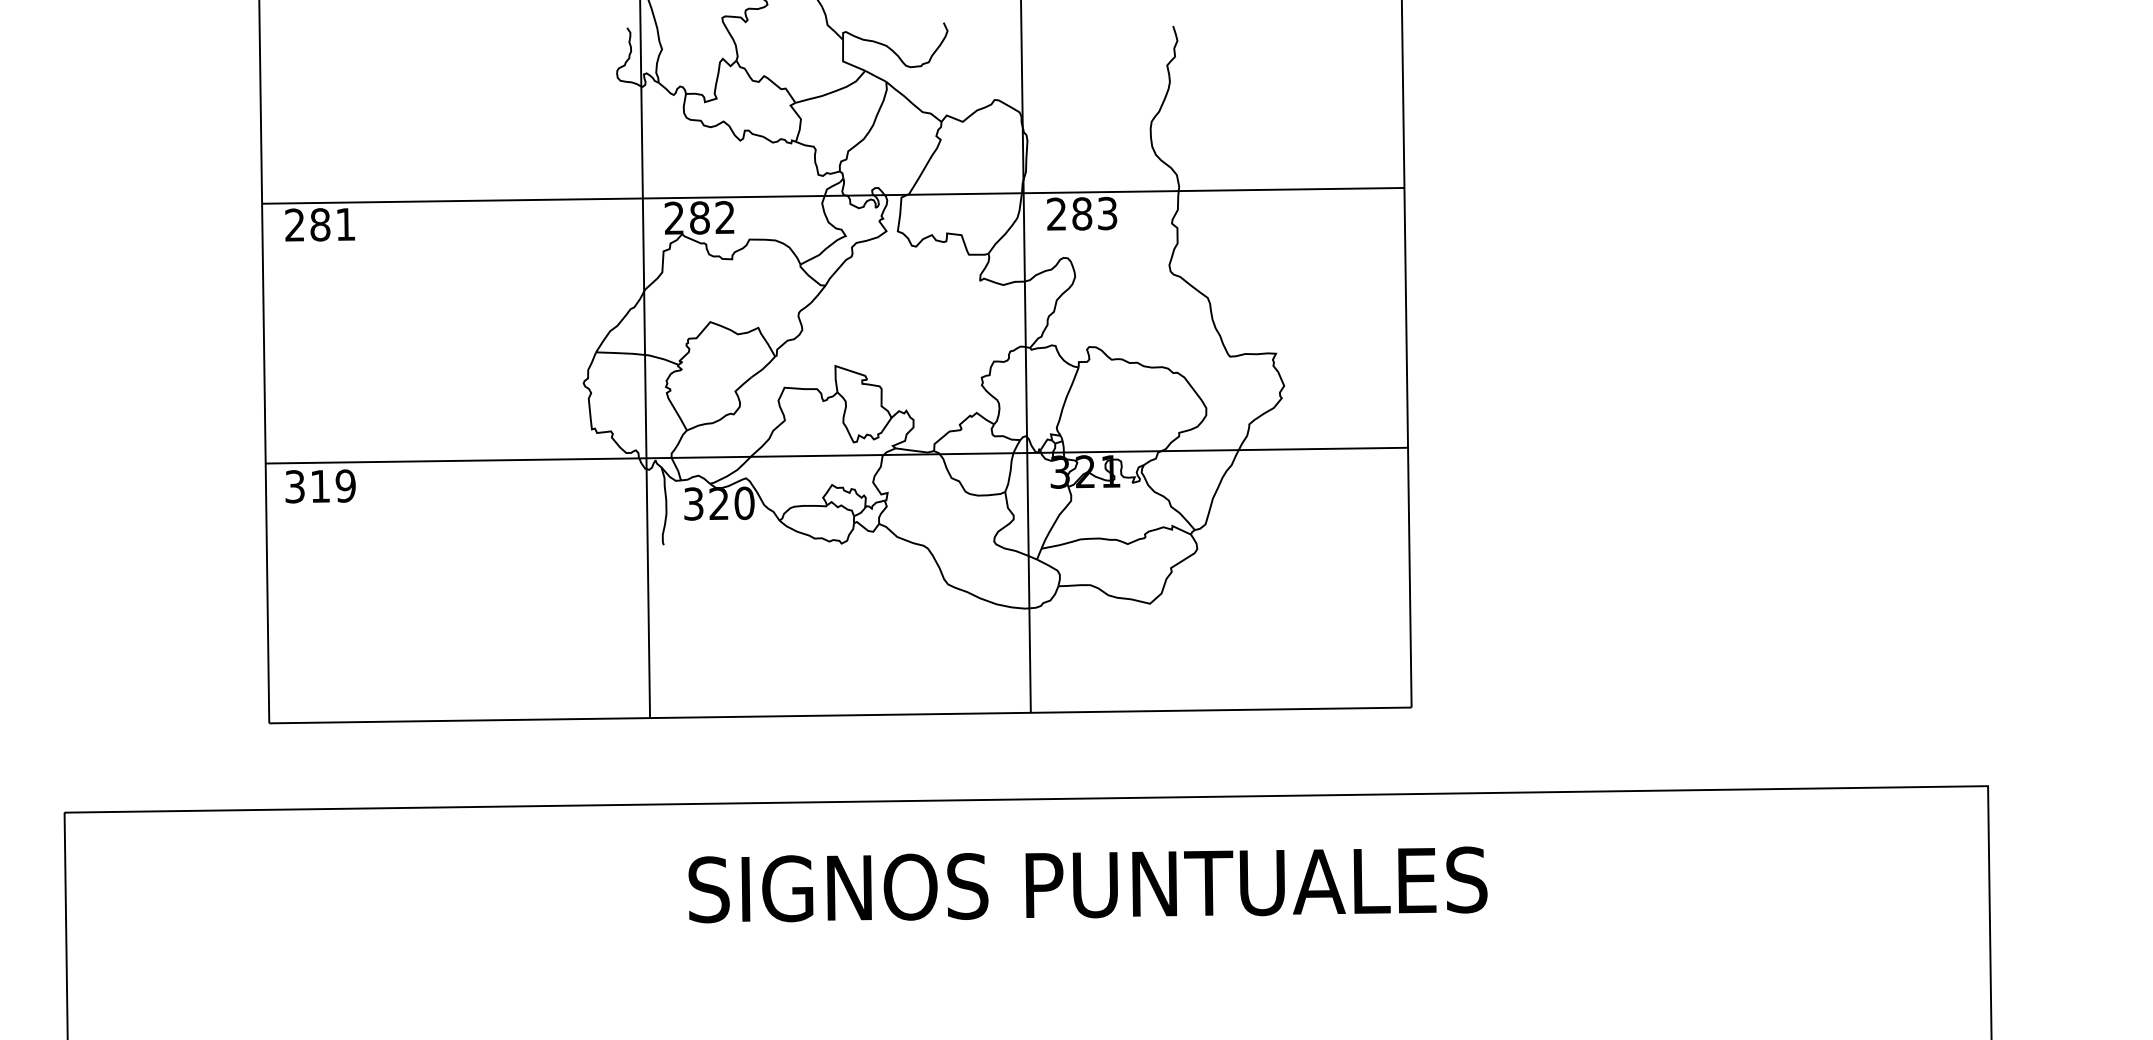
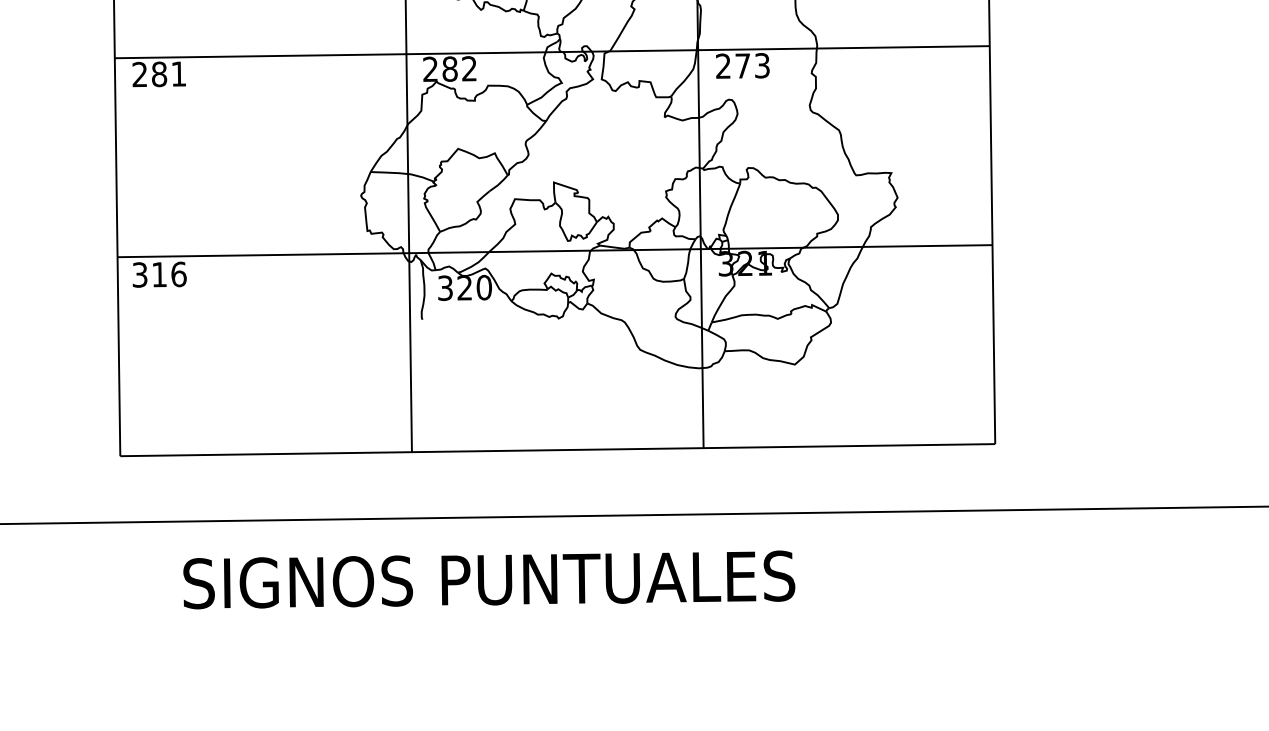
text: (1082, 213) -> (743, 65), 283 -> 273
text: (345, 485) -> (178, 274), 319 -> 316
text: (1087, 884) -> (488, 579), moved

